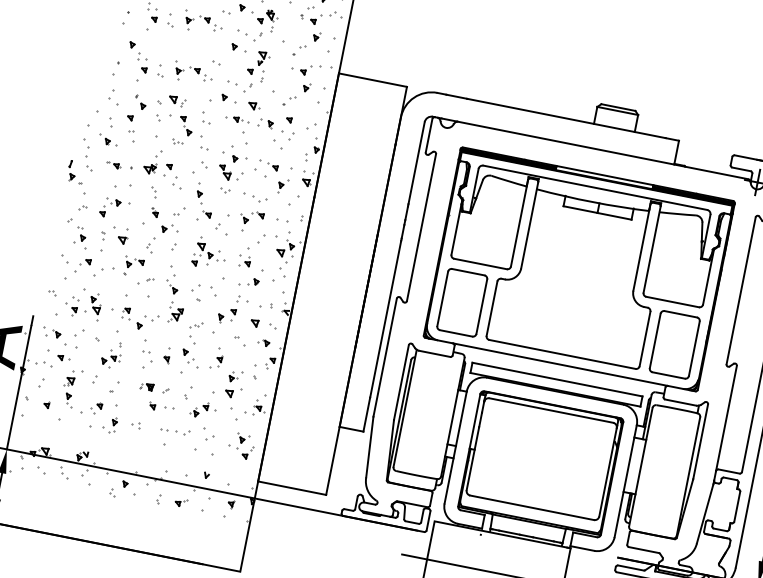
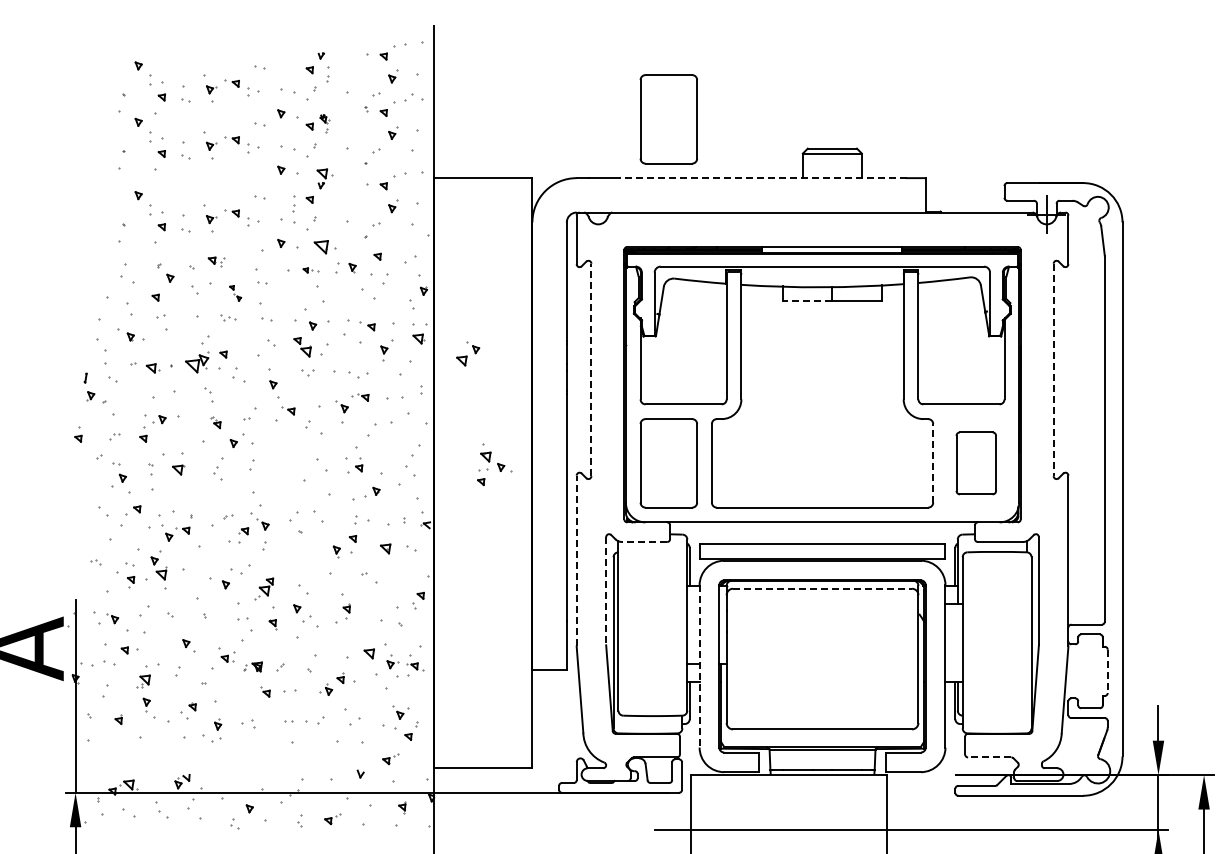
part: (270, 20) -> (324, 123), size x0.6
part: (509, 64) -> (668, 119), added
part: (261, 76) -> (293, 203), moved
part: (177, 101) -> (216, 261), size x0.7
part: (253, 105) -> (324, 246), size x1.4
line: (566, 118) -> (763, 178), solid -> dashed
part: (240, 120) -> (310, 270), size x0.7
part: (185, 126) -> (235, 293), size x0.6
part: (113, 164) -> (145, 367), size x1.4
part: (150, 168) -> (197, 362), size x1.4
part: (57, 202) -> (78, 434), added
line: (580, 209) -> (807, 301), solid -> dashed
line: (421, 227) -> (591, 369), solid -> dashed
part: (285, 248) -> (468, 353), moved
part: (206, 252) -> (494, 464), moved
part: (133, 262) -> (175, 532), moved
line: (740, 291) -> (1053, 370), solid -> dashed
part: (125, 313) -> (243, 535), moved
part: (175, 315) -> (264, 588), moved
part: (196, 324) -> (304, 567), removed
line: (645, 338) -> (933, 462), solid -> dashed
part: (263, 342) -> (403, 573), removed
part: (674, 345) -> (976, 463), size x0.7
line: (434, 354) -> (644, 542), solid -> dashed
part: (115, 355) -> (226, 654), moved
line: (385, 357) -> (576, 560), solid -> dashed
part: (233, 376) -> (392, 661), moved
line: (401, 382) -> (606, 591), solid -> dashed
line: (552, 410) -> (823, 588), solid -> dashed
line: (455, 447) -> (699, 666), solid -> dashed
part: (229, 469) -> (390, 759), added
line: (737, 506) -> (1107, 671), solid -> dashed
line: (643, 550) -> (989, 757), solid -> dashed

